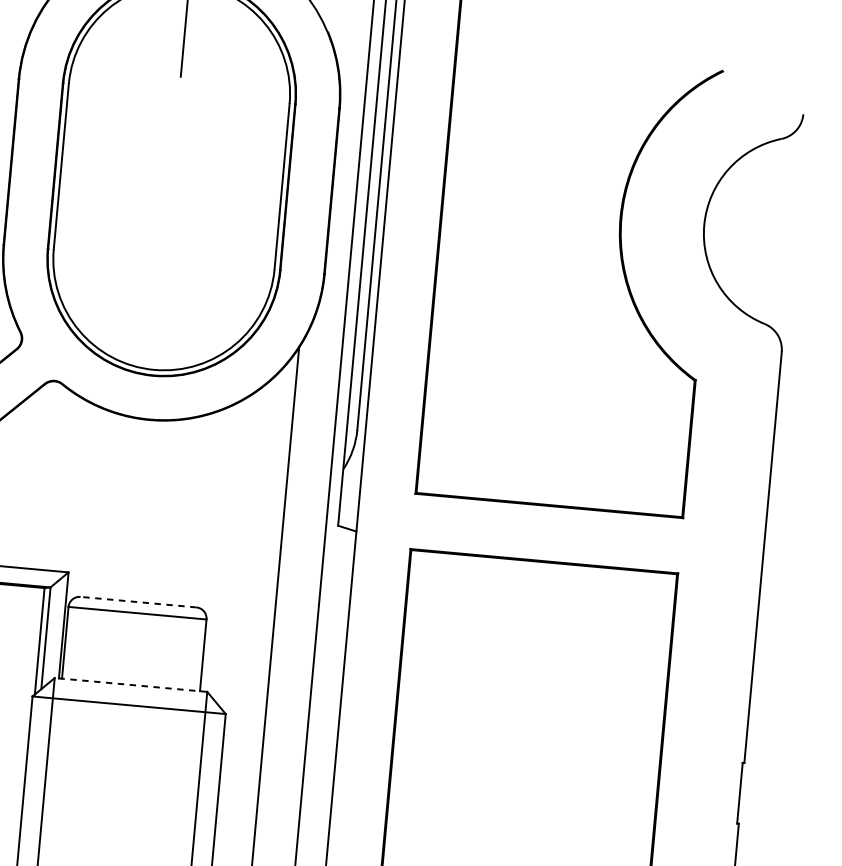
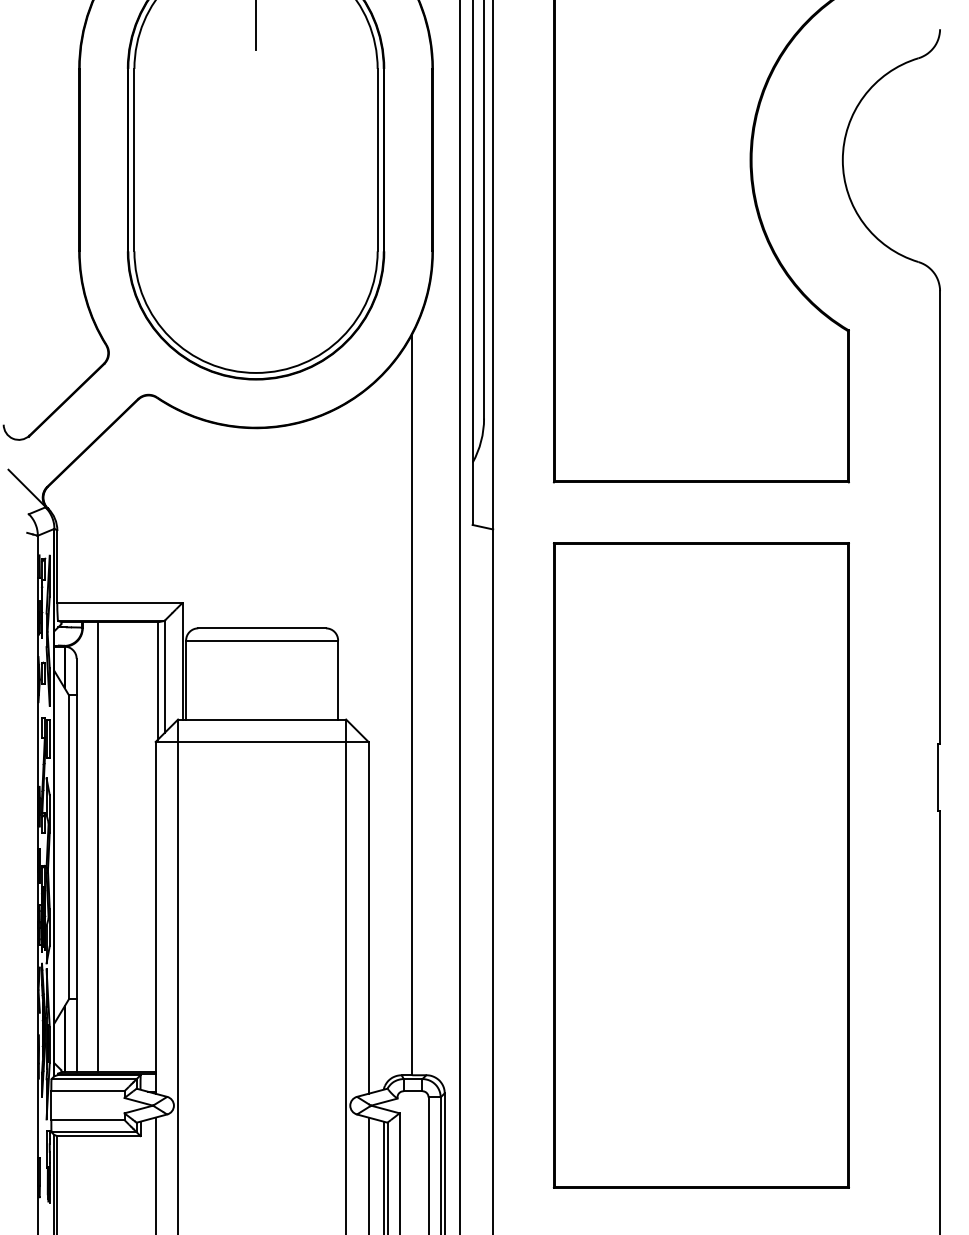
line: (138, 602) -> (262, 628), dashed -> solid
line: (130, 684) -> (261, 719), dashed -> solid

